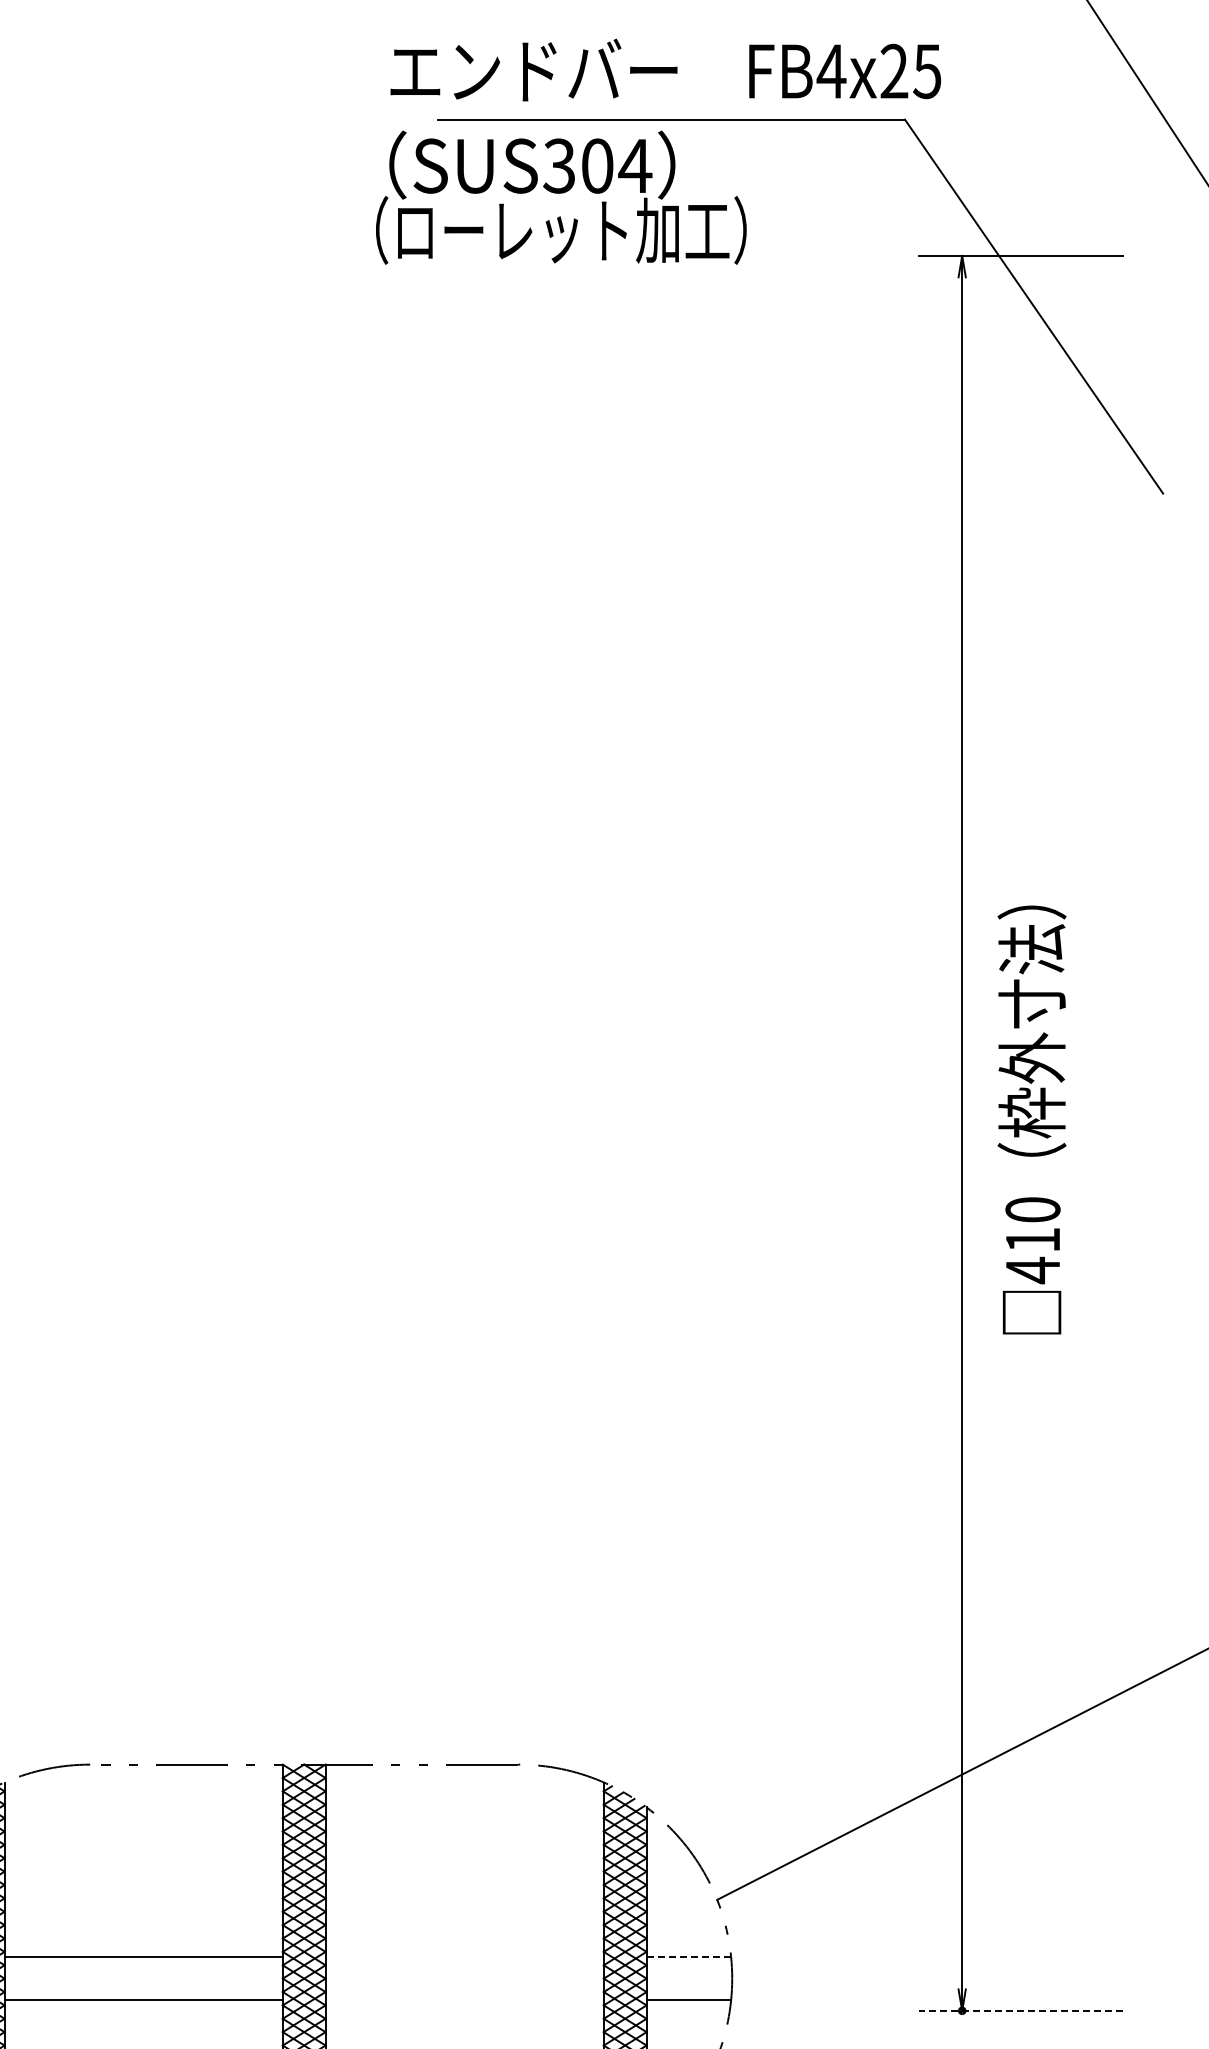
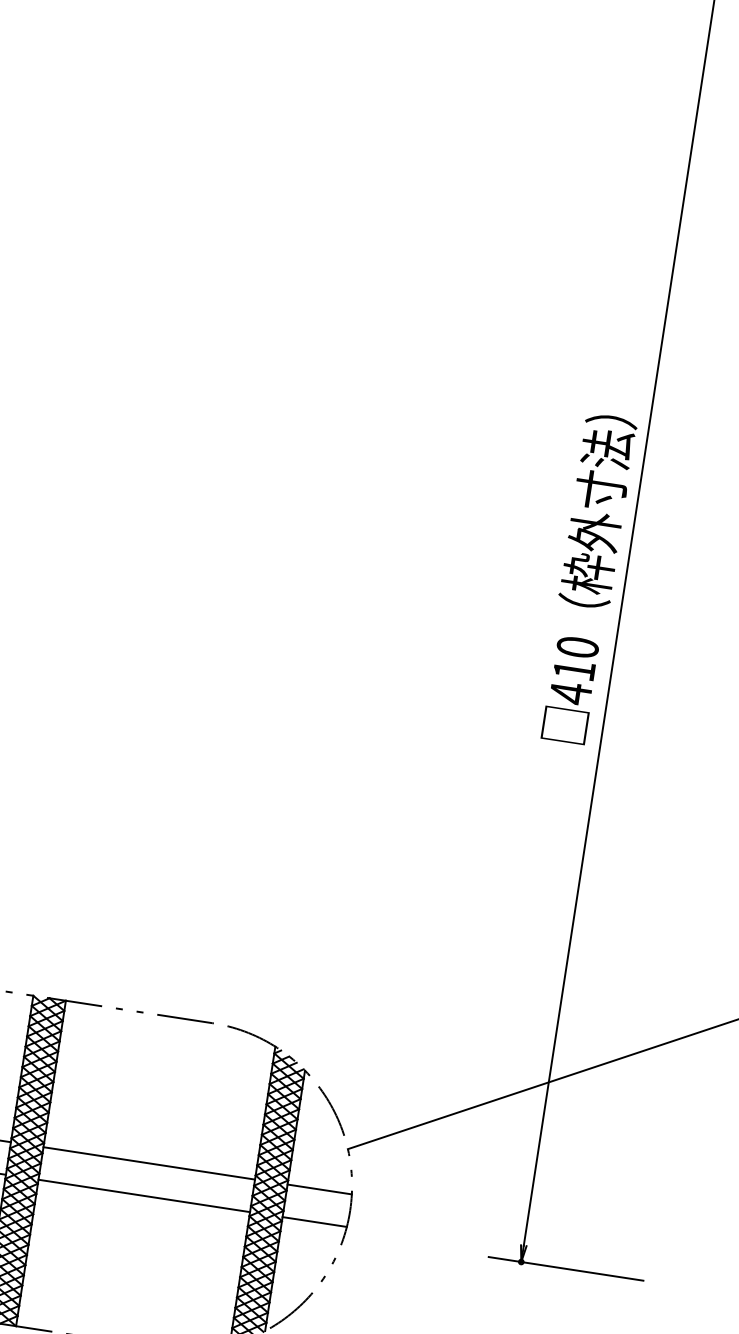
text: (1031, 1119) -> (587, 578), moved
line: (464, 1957) -> (149, 1163), added
line: (689, 1957) -> (320, 1189), dashed -> solid
line: (464, 2000) -> (144, 1196), added
line: (1021, 2010) -> (566, 1268), dashed -> solid

